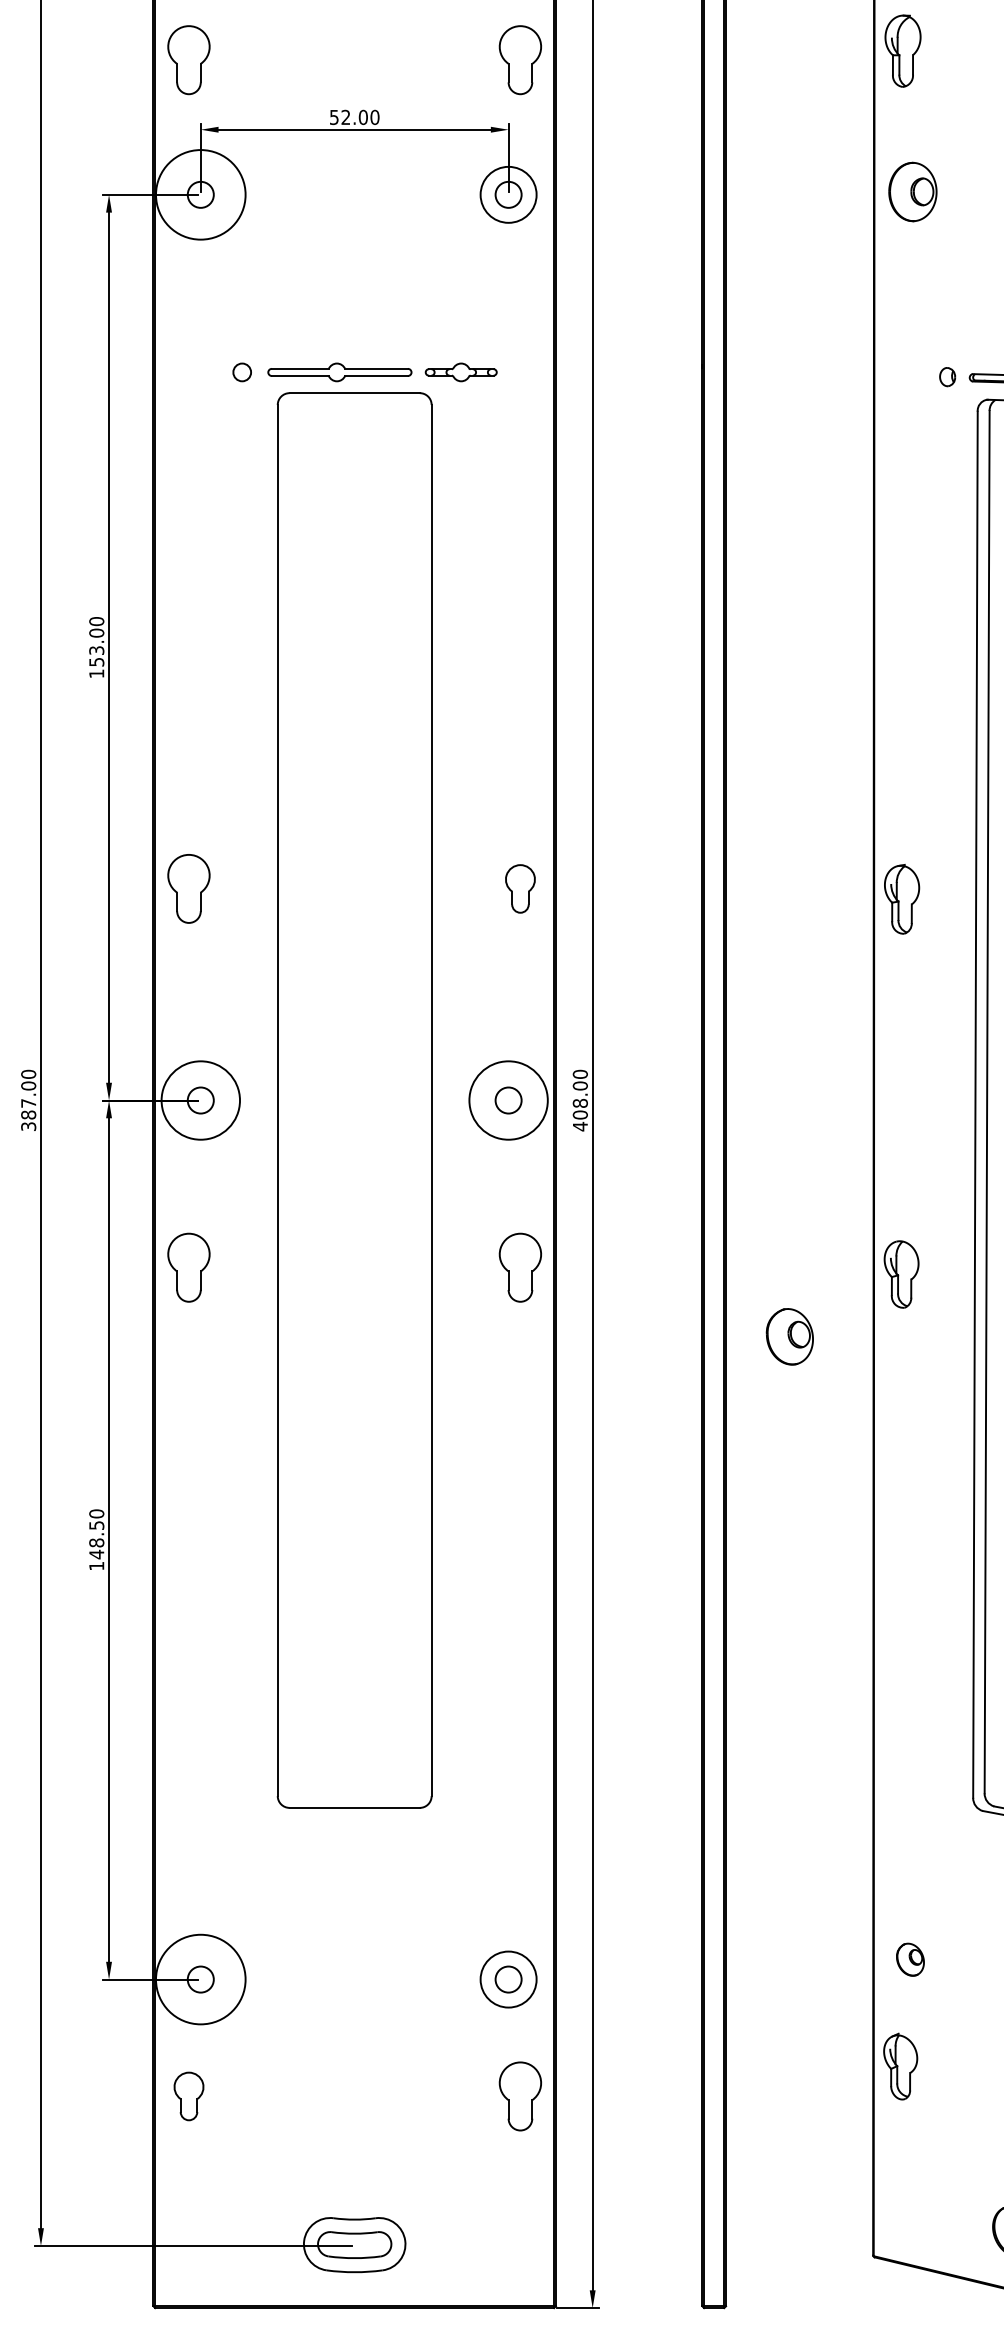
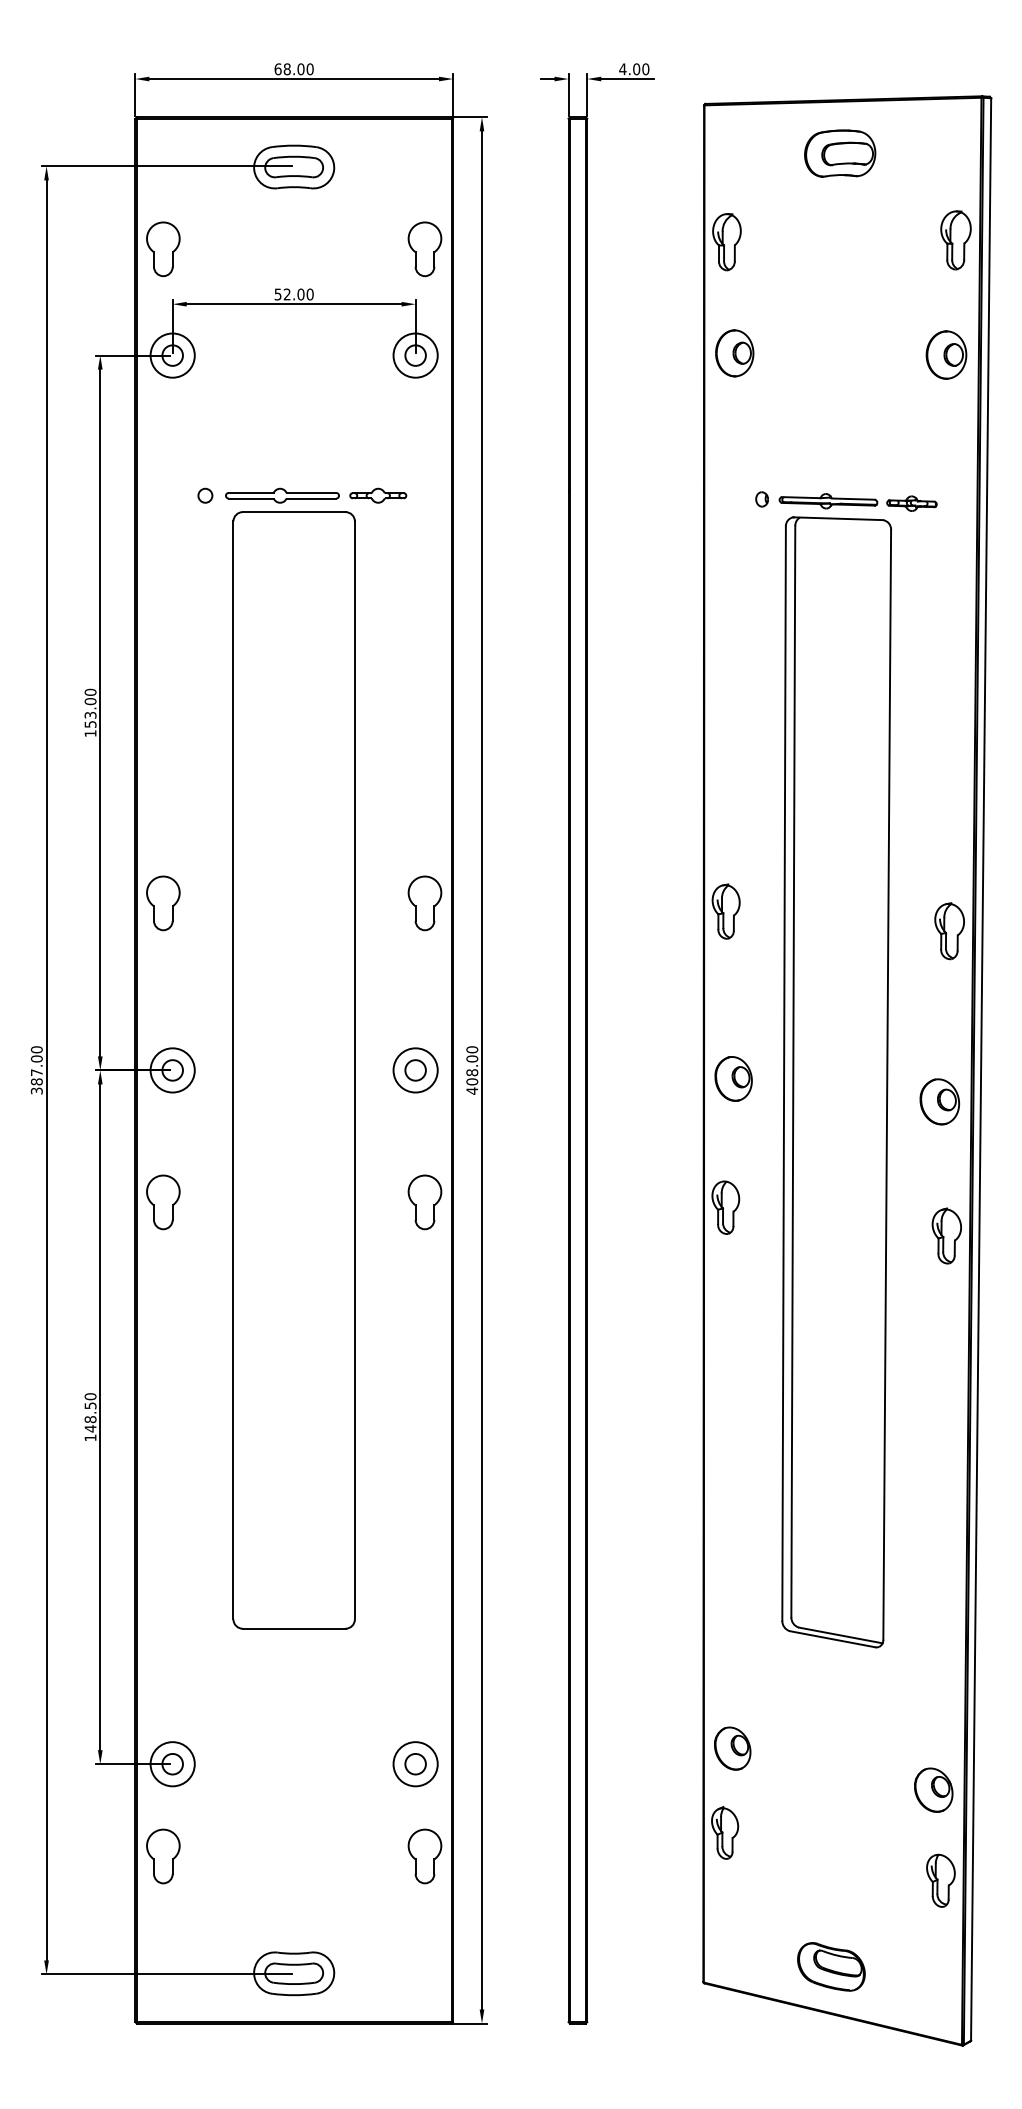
circle: (200, 194) -> (172, 355), size x0.62
part: (519, 889) -> (424, 903), size x1.43
circle: (200, 1100) -> (172, 1070), size x0.71
circle: (508, 1100) -> (415, 1070), size x0.71
part: (789, 1336) -> (733, 1078), moved
part: (910, 1959) -> (732, 1748), size x1.67
circle: (200, 1979) -> (172, 1764), size x0.62
part: (189, 2096) -> (163, 1856), size x1.43

